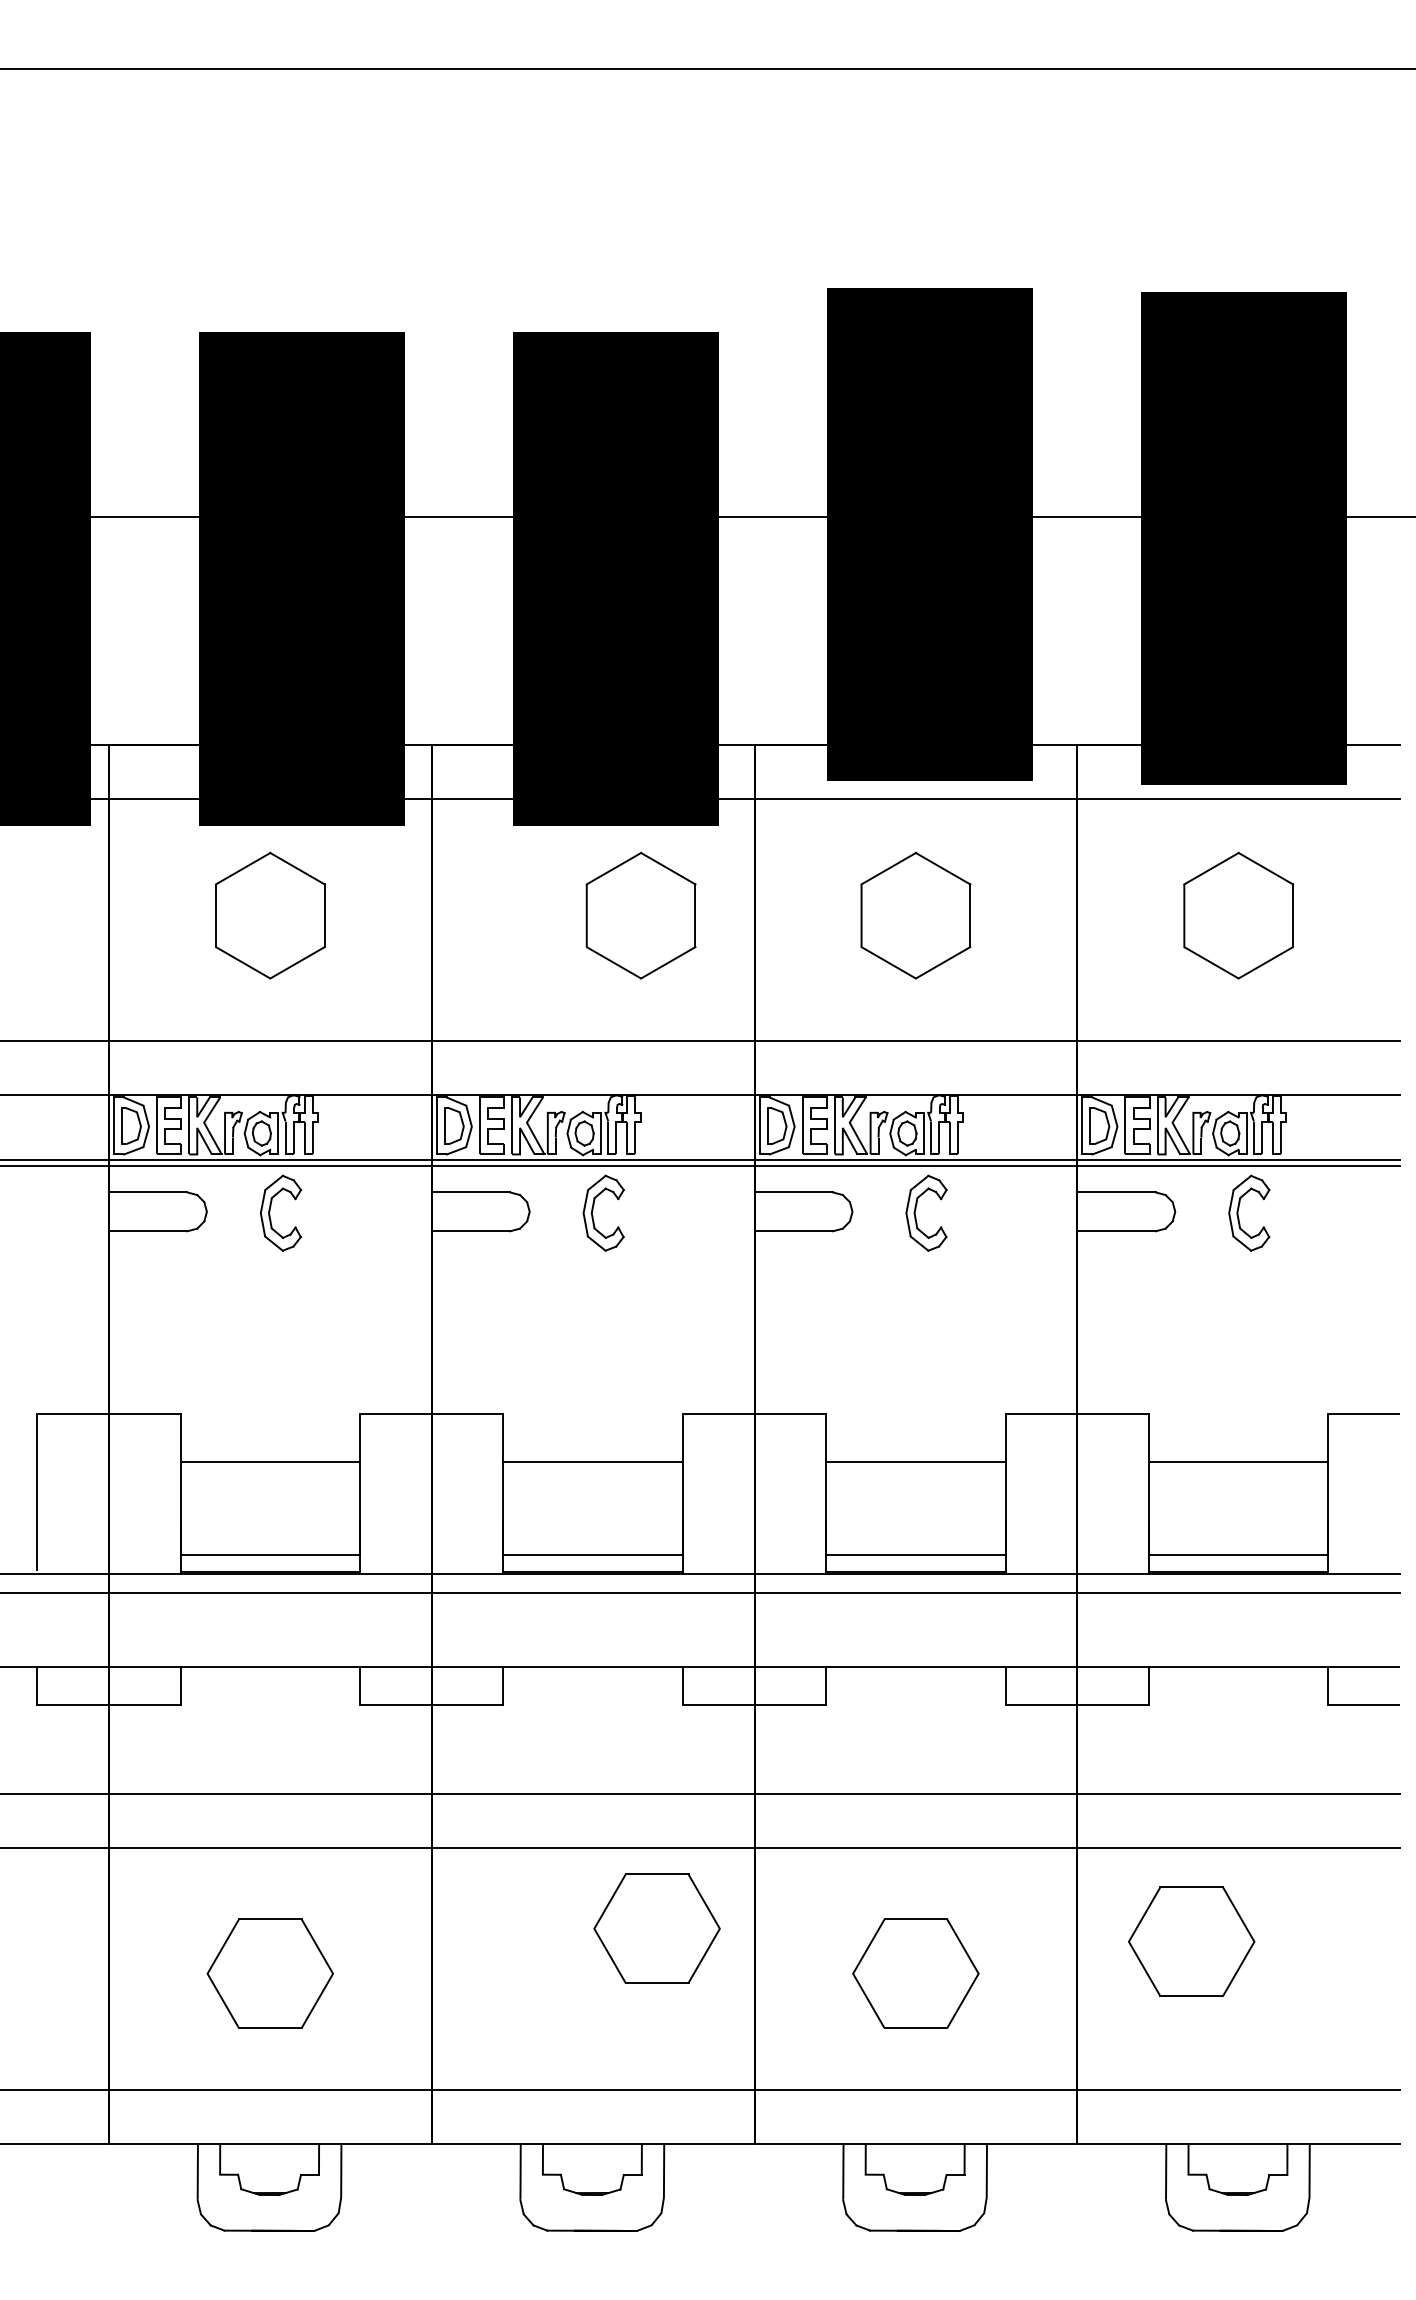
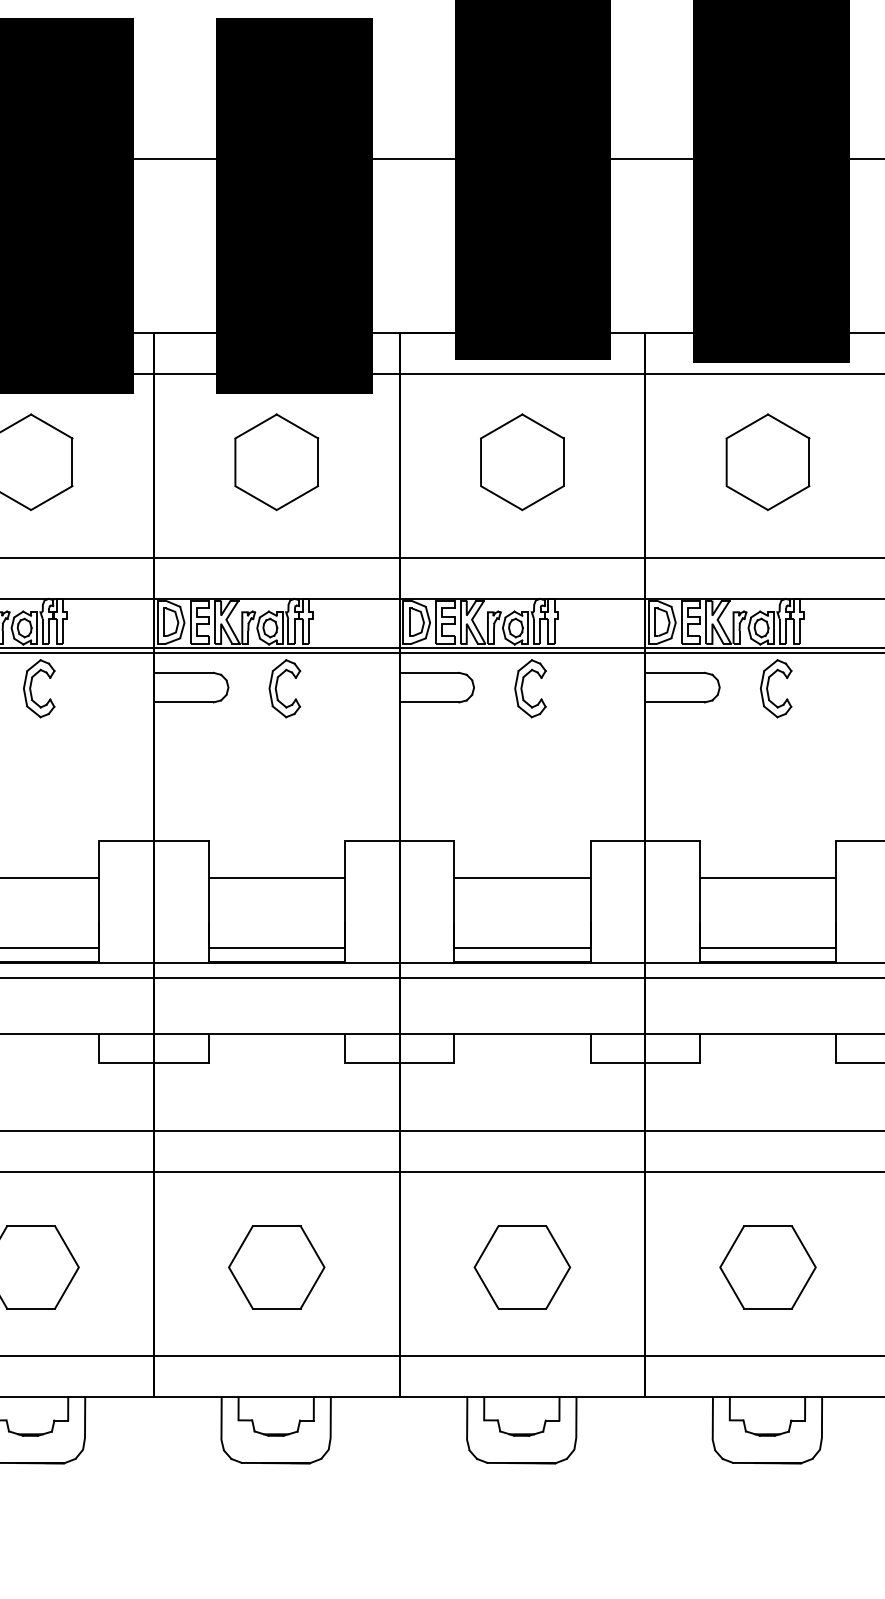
part: (640, 915) -> (276, 462), moved
part: (656, 1928) -> (276, 1267), moved
part: (1191, 1941) -> (767, 1267), moved

